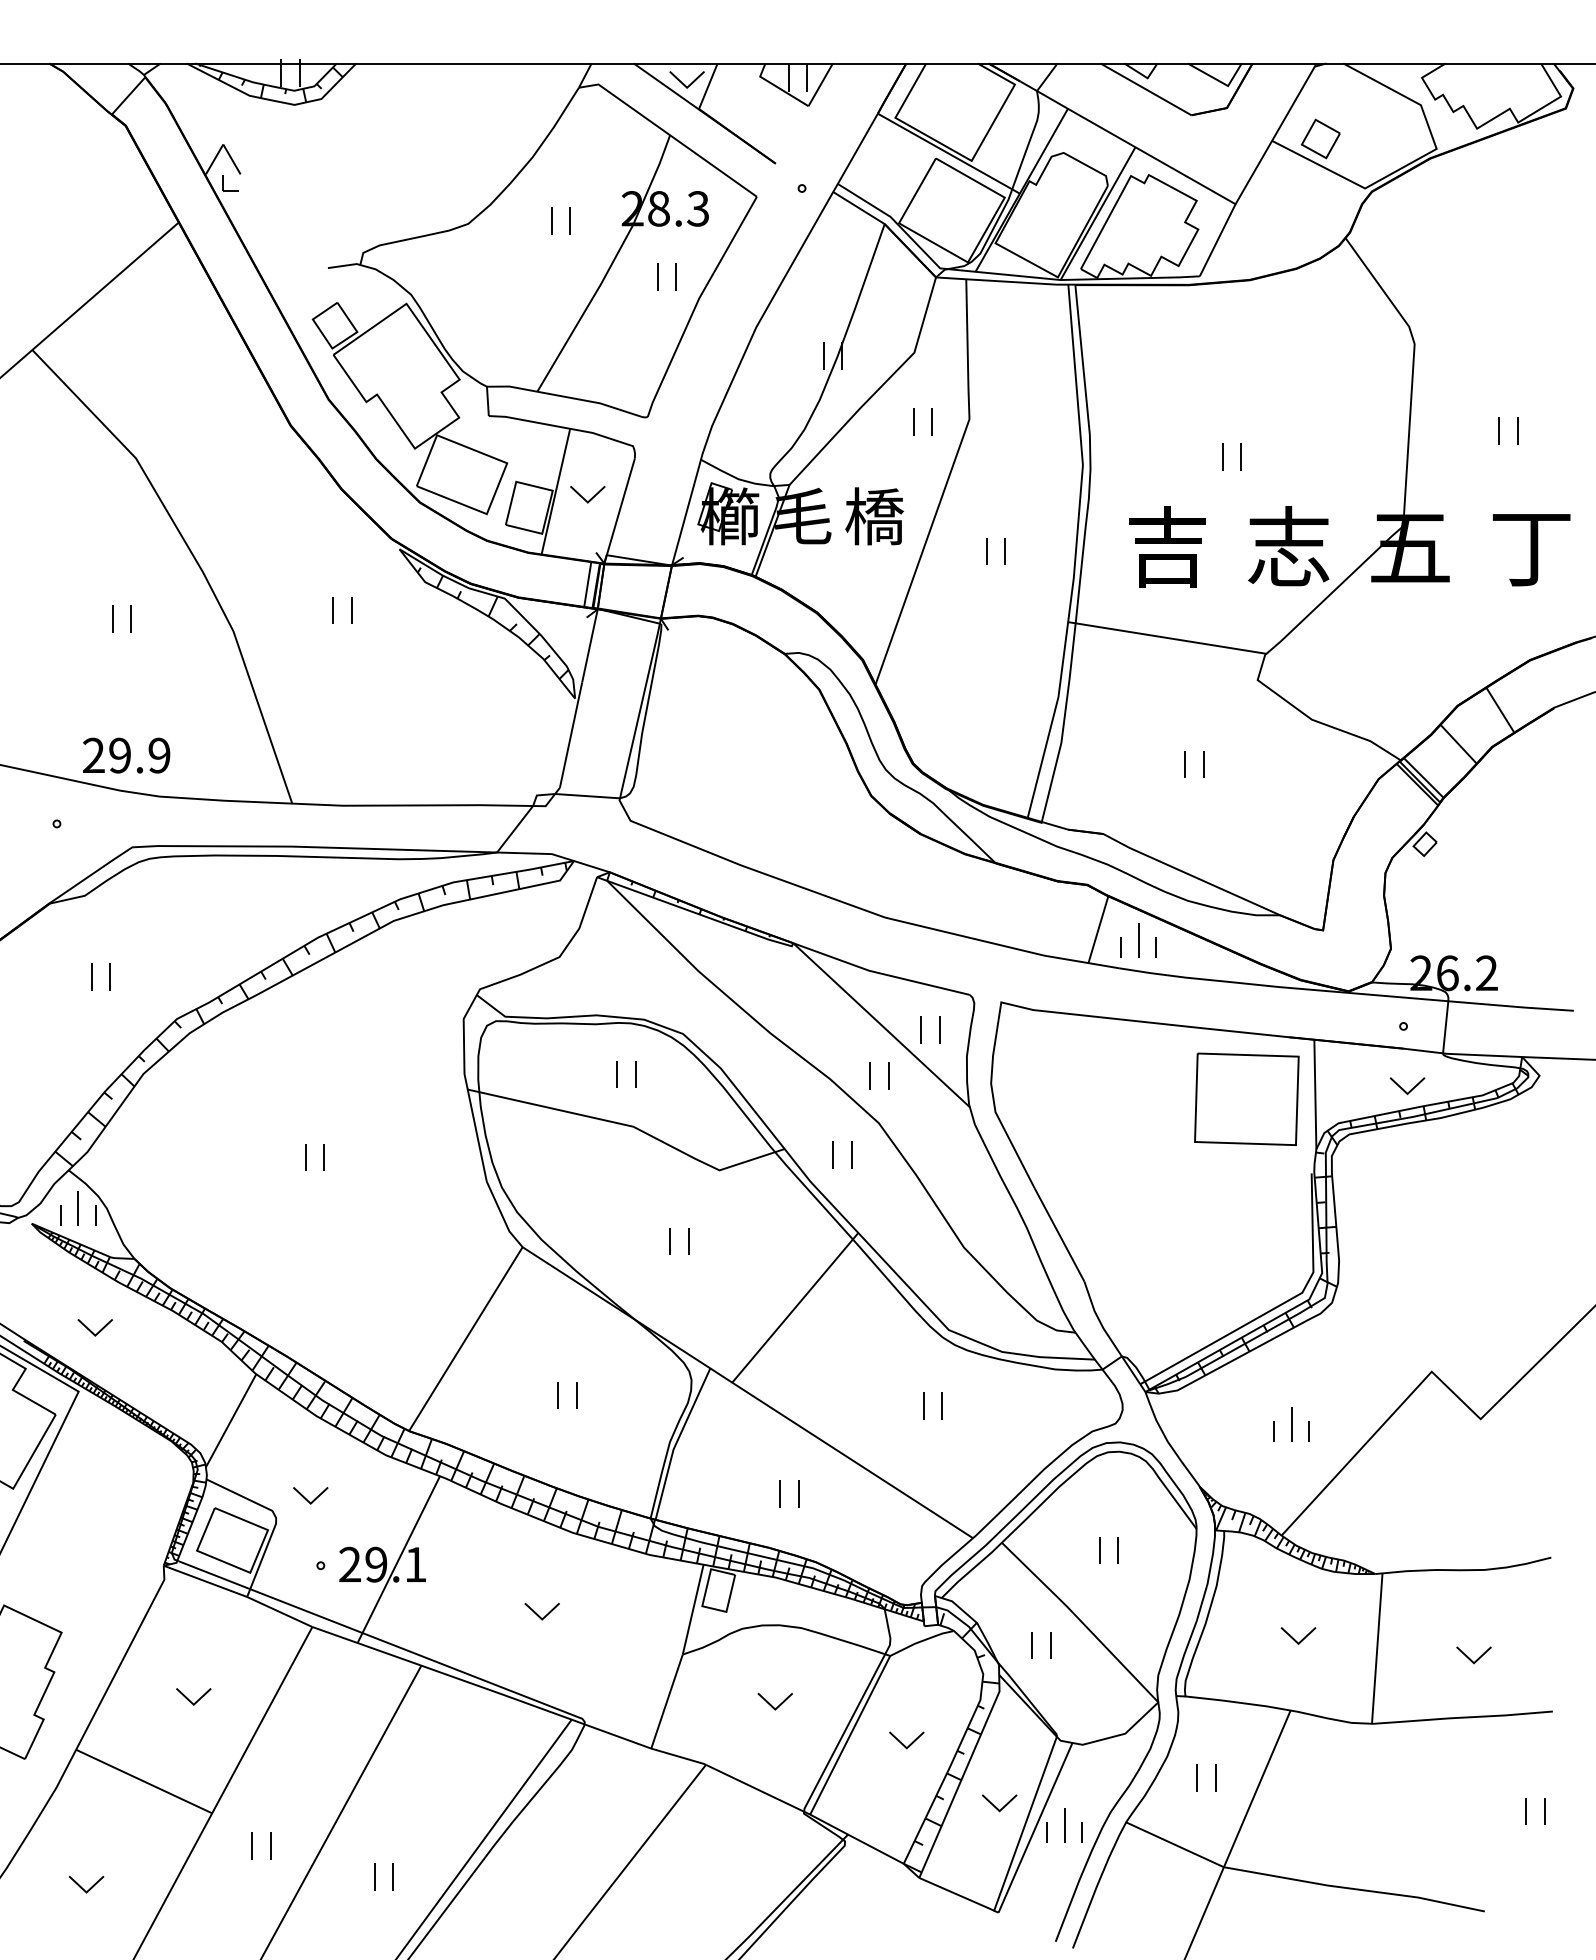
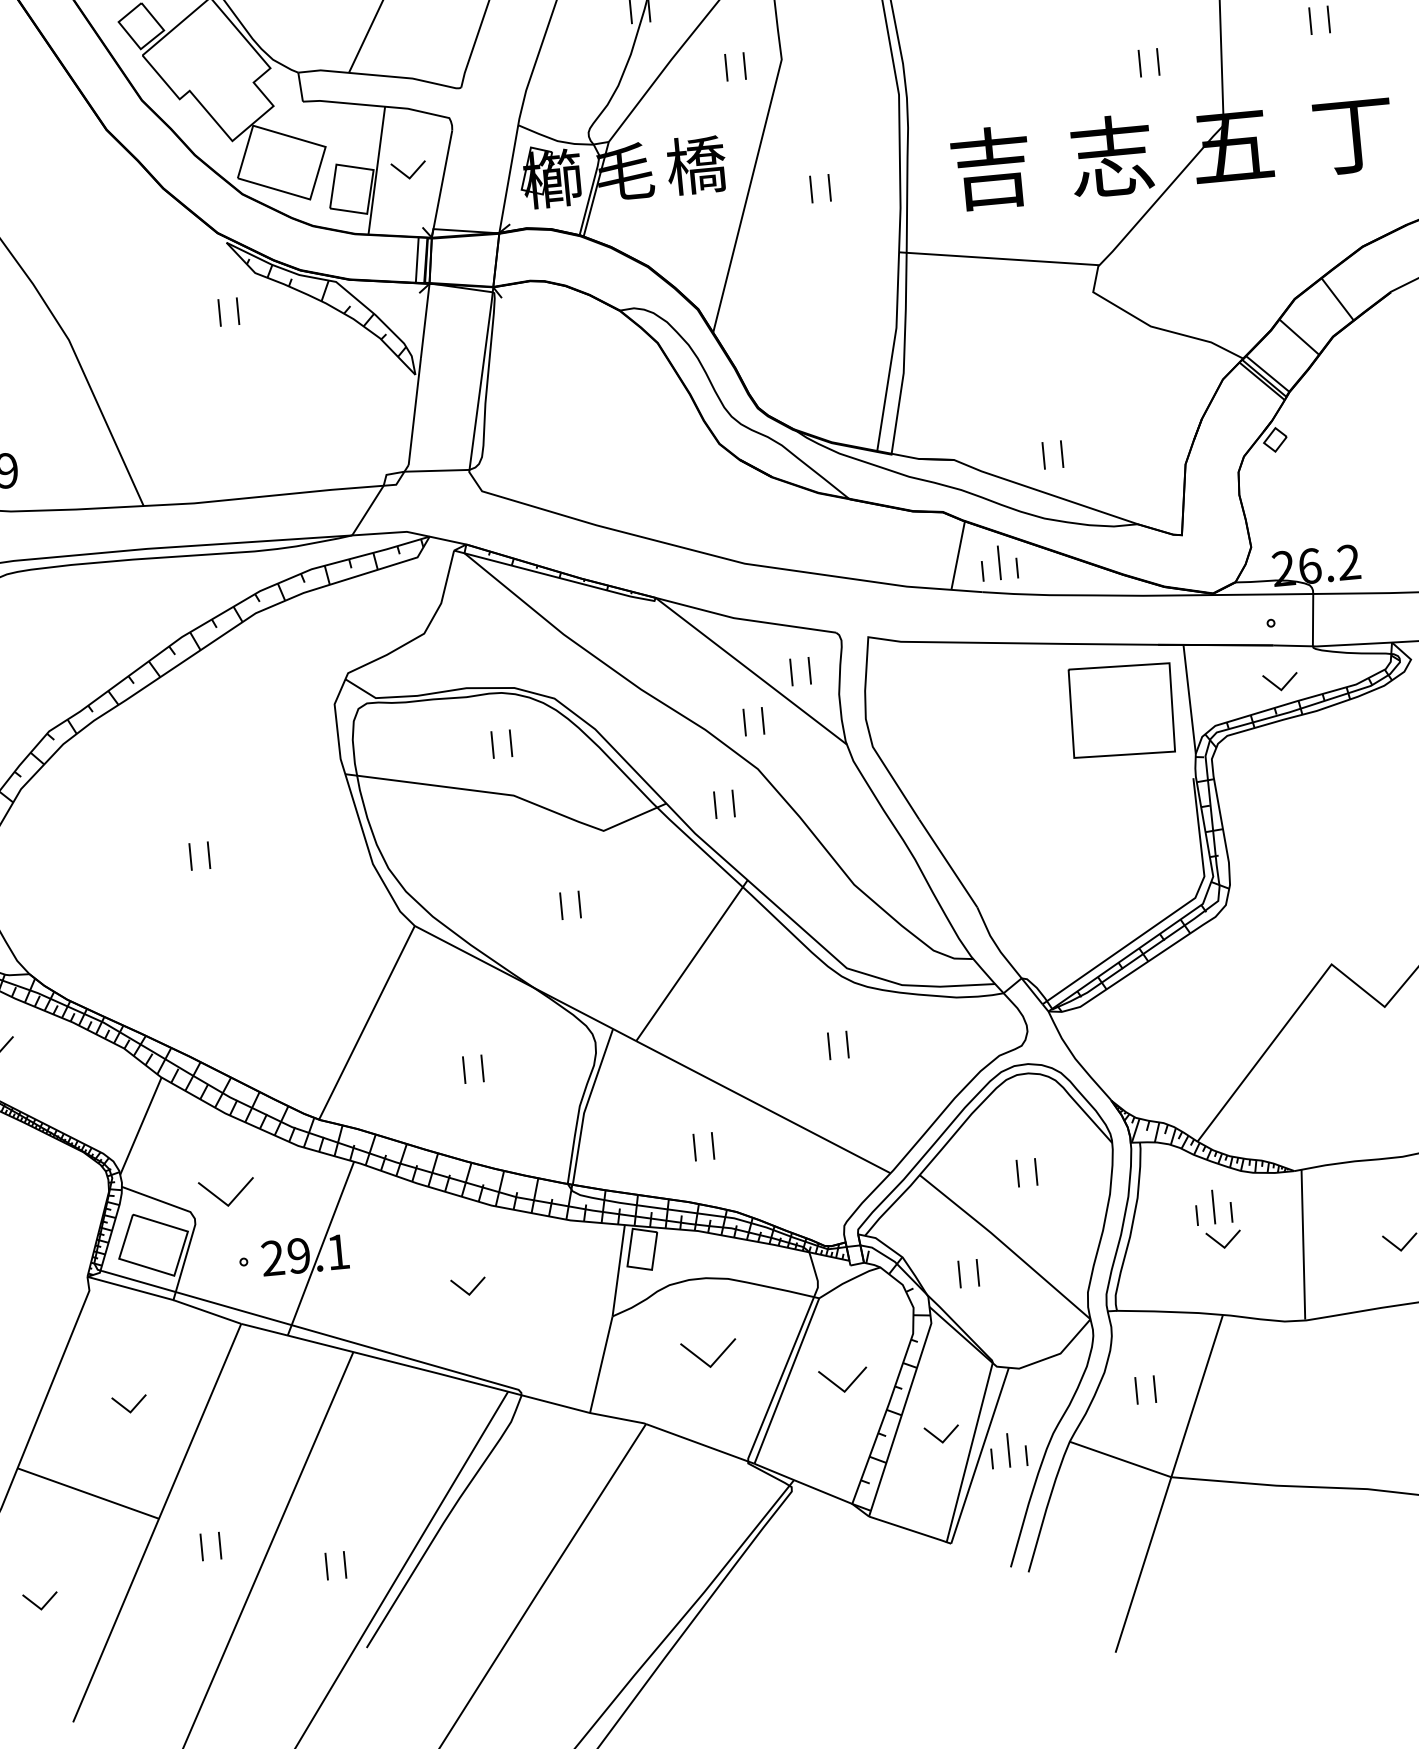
part: (1223, 456) -> (1140, 63), moved
part: (333, 610) -> (220, 312), moved
part: (1185, 764) -> (1044, 455), moved
part: (1291, 1424) -> (1213, 1207), moved
part: (310, 1495) -> (226, 1193), size x1.6
part: (774, 1701) -> (708, 1354), size x1.6
part: (906, 1740) -> (843, 1380), size x1.4

